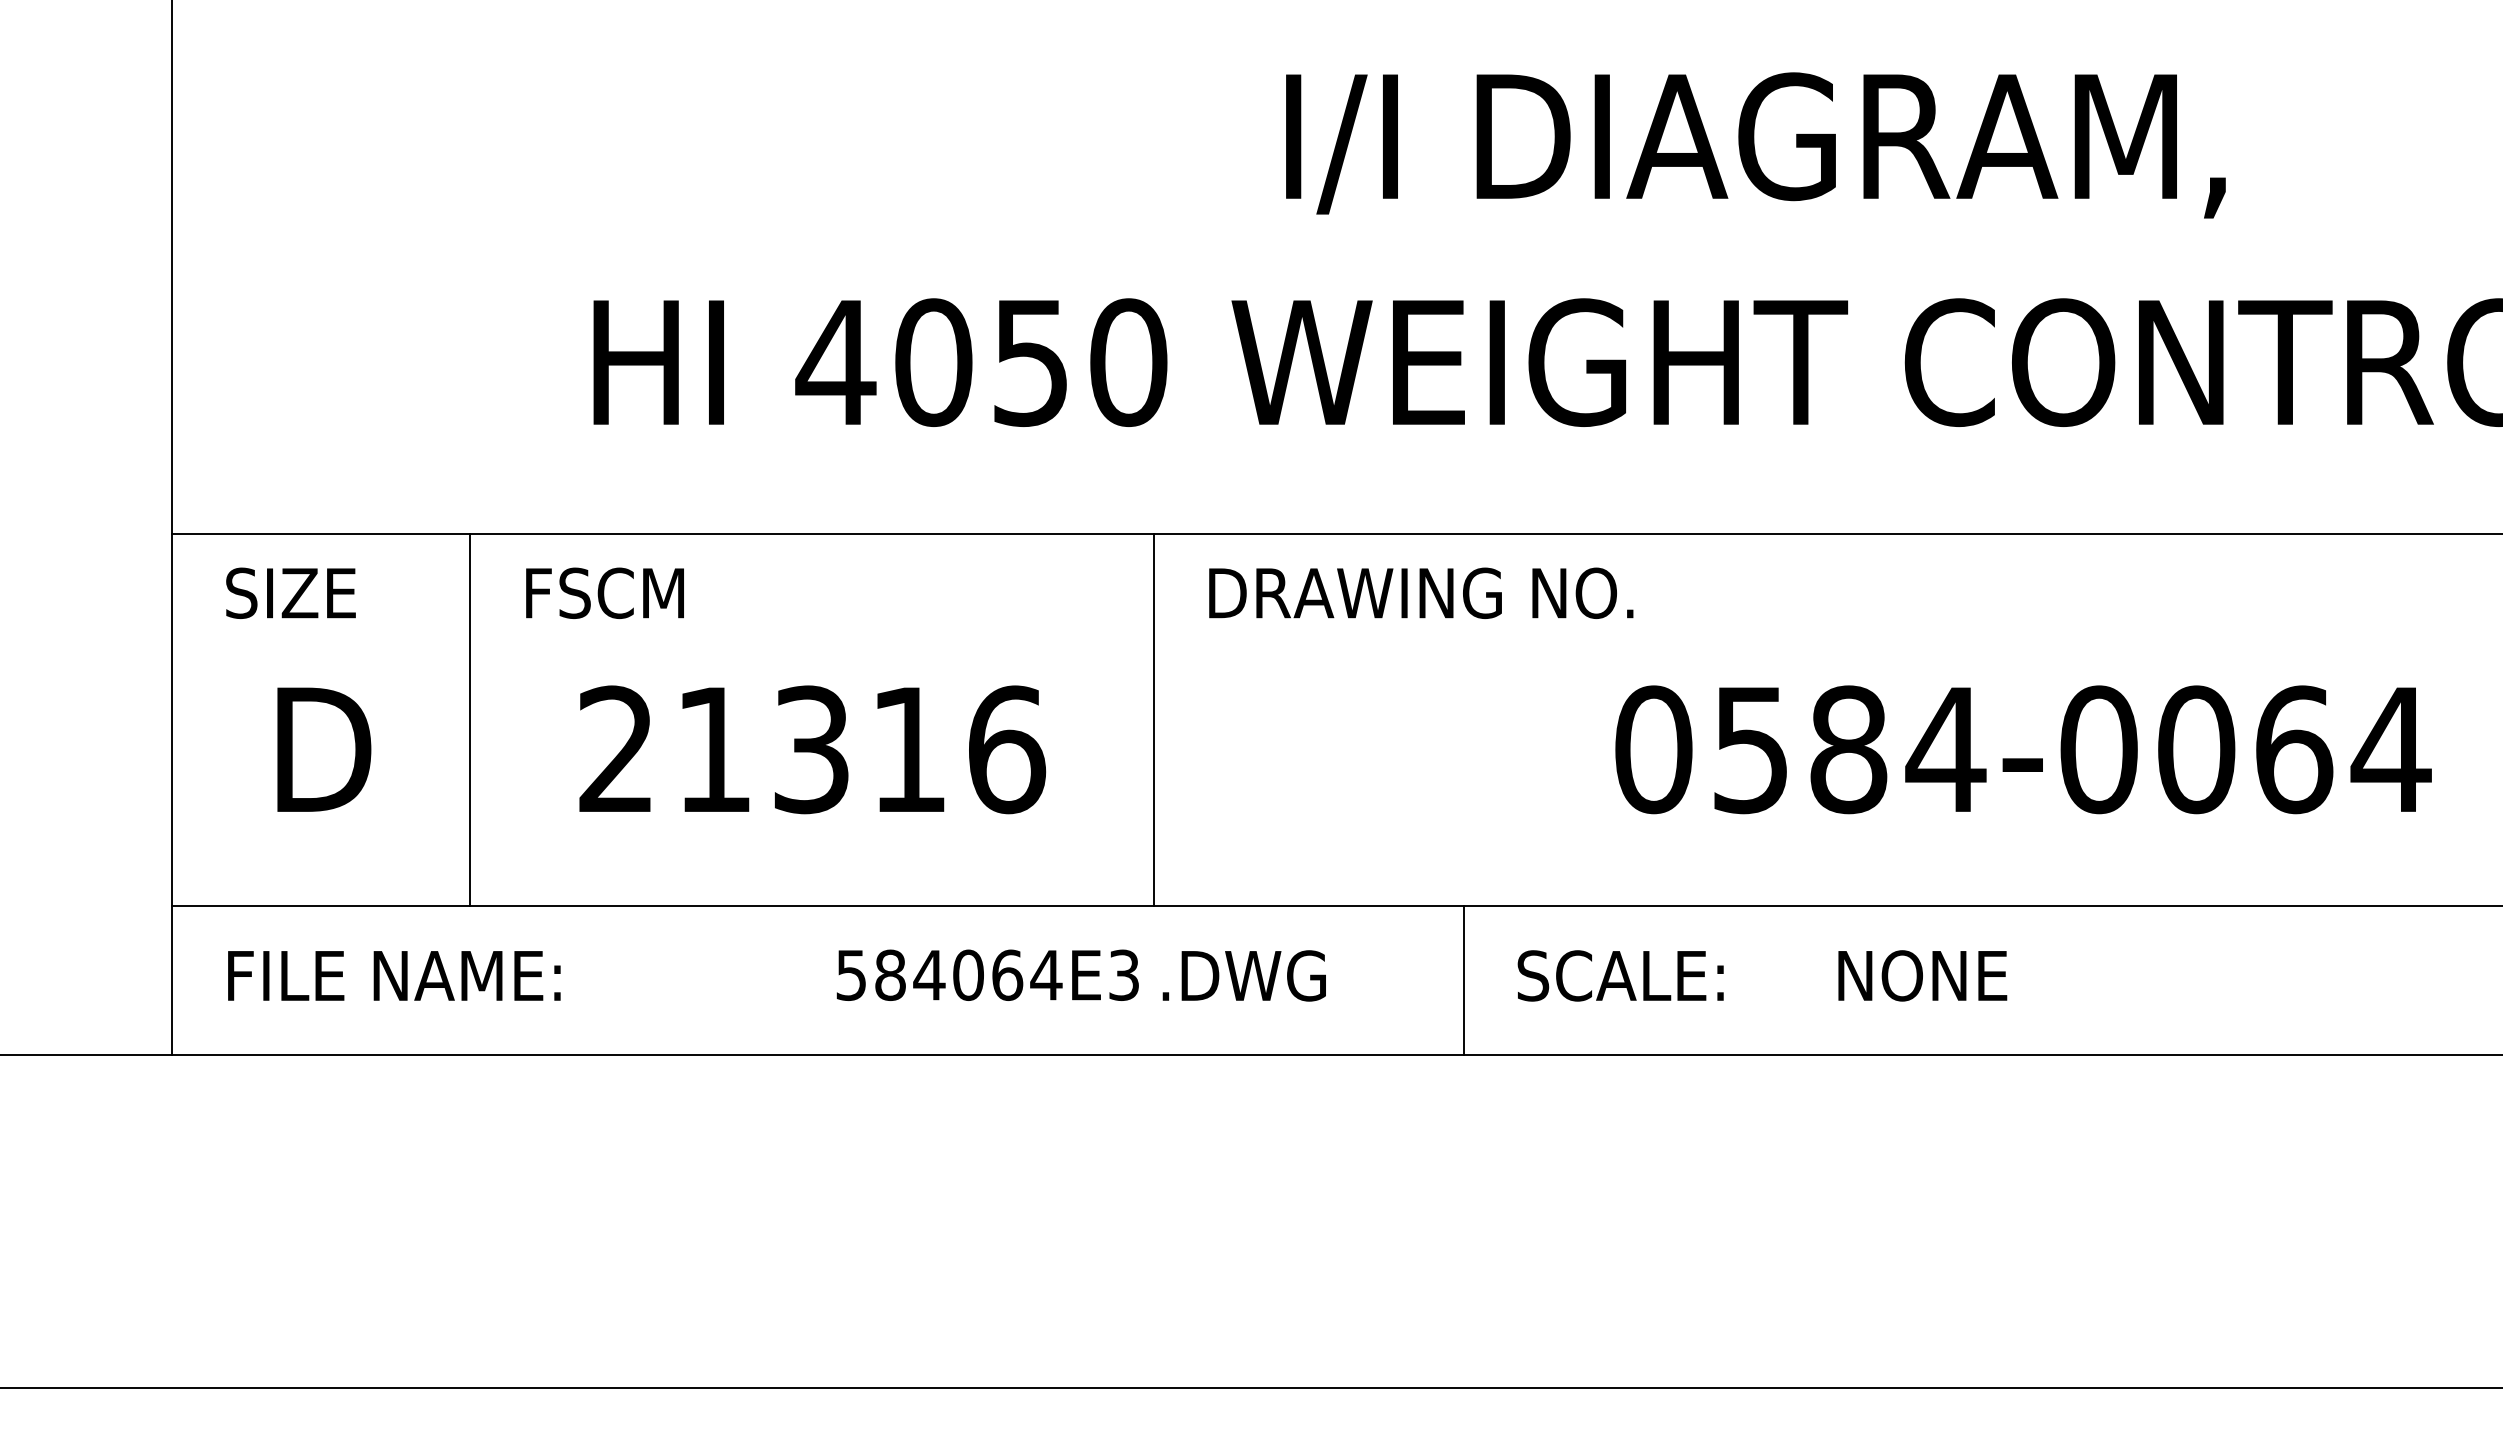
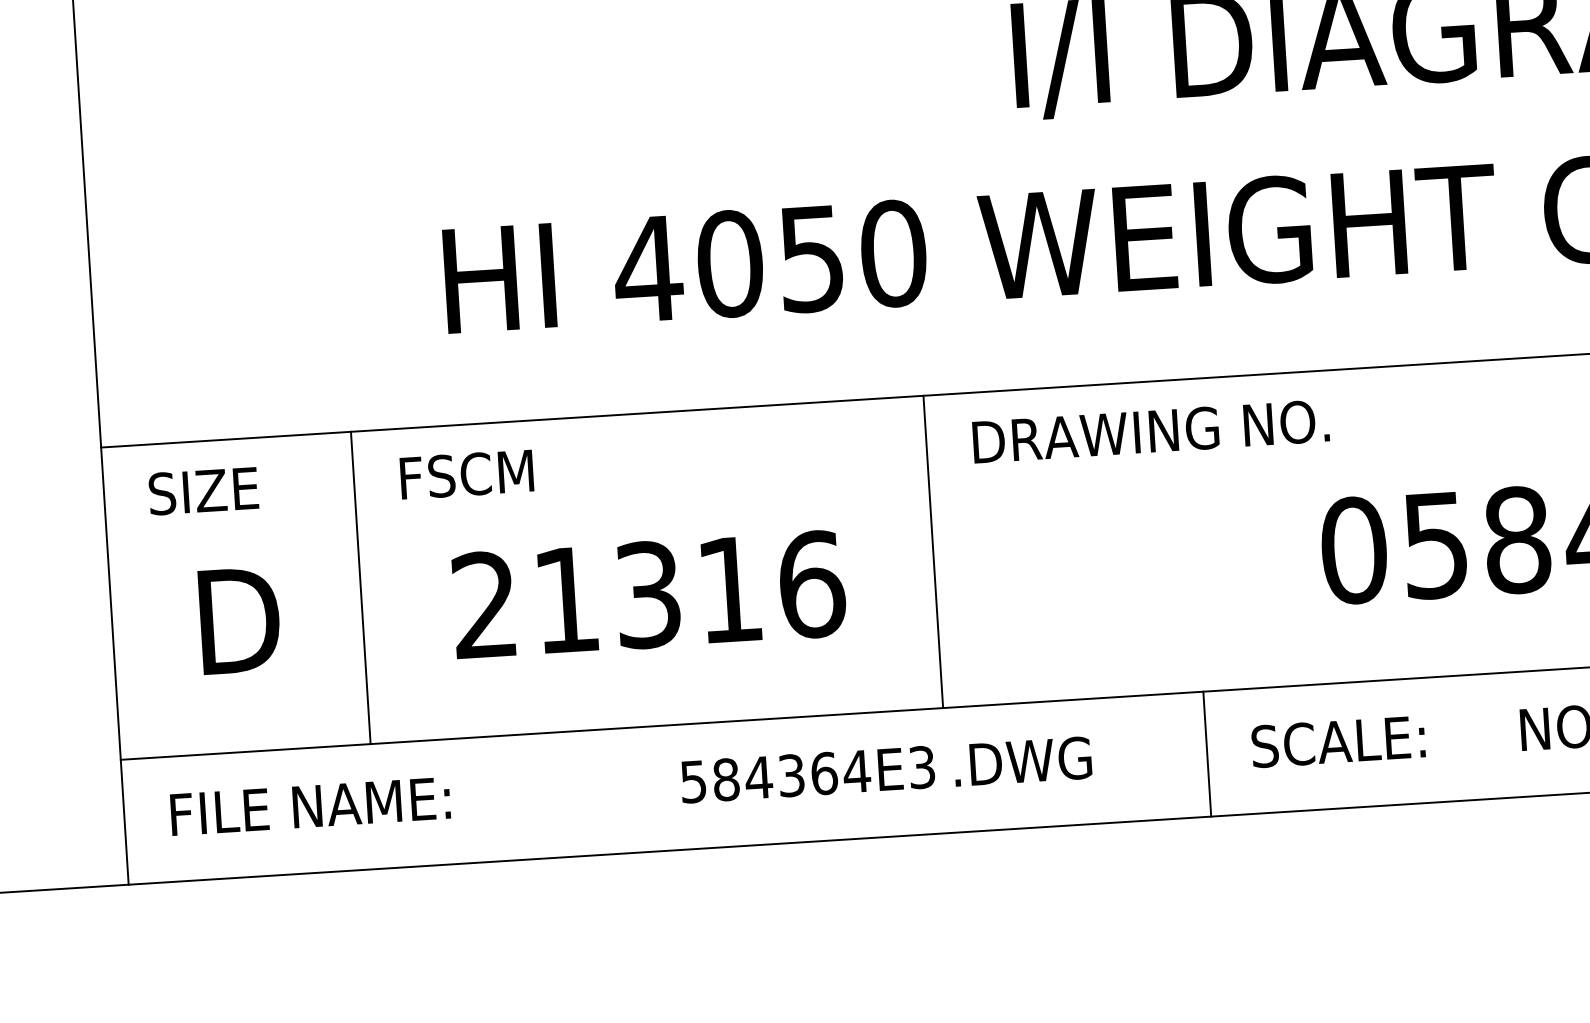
text: (968, 974) -> (791, 775), 584064E3 -> 584364E3

